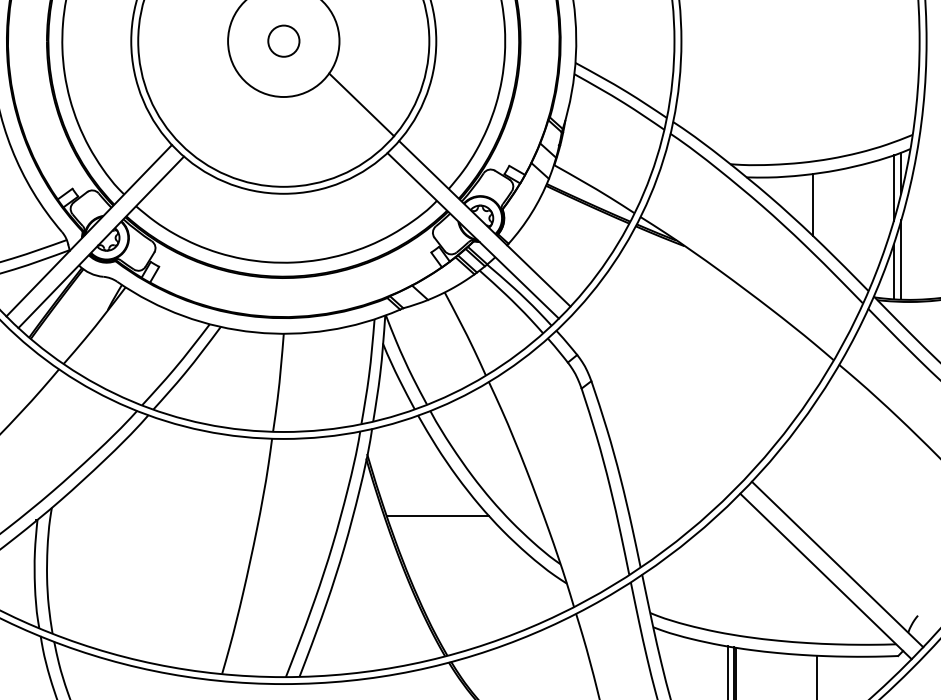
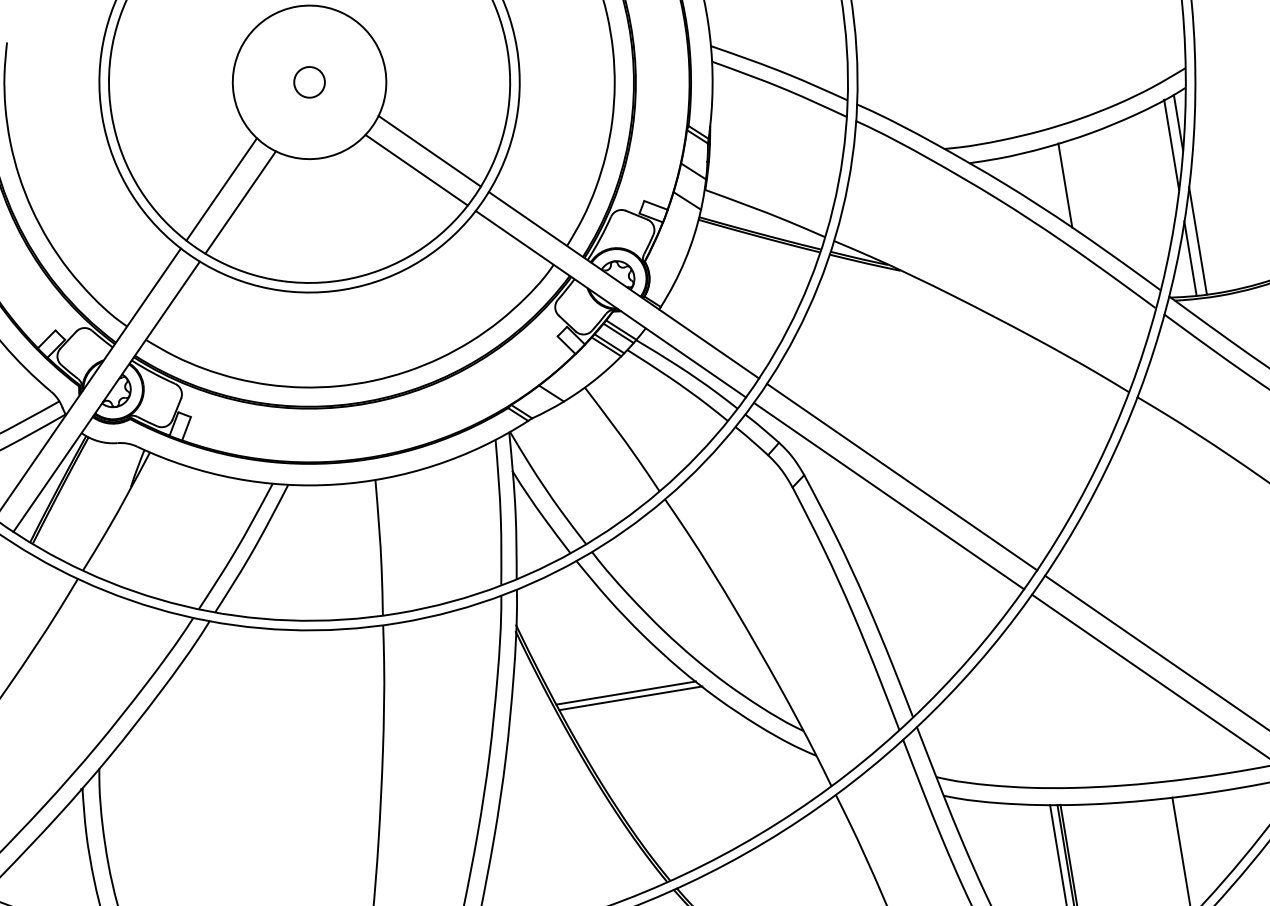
circle: (283, 41) -> (309, 82), size x0.71
line: (207, 107) -> (220, 189), added
line: (349, 116) -> (415, 169), added
line: (219, 118) -> (239, 201), added
line: (660, 393) -> (900, 476), added
line: (649, 405) -> (888, 495), added
line: (440, 520) -> (630, 698), added

